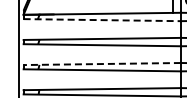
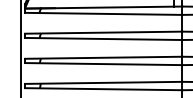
line: (102, 19) -> (103, 13), dashed -> solid
line: (102, 63) -> (103, 57), dashed -> solid

